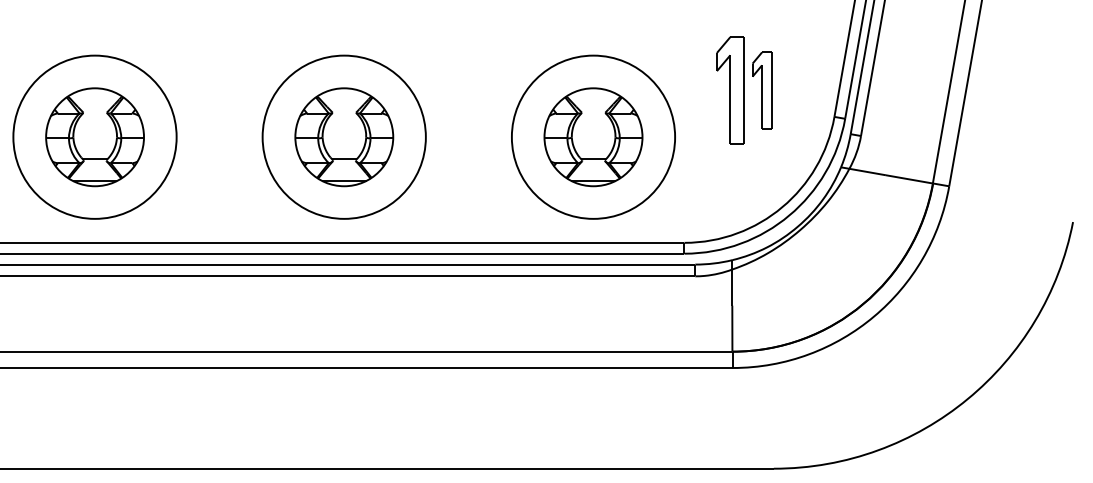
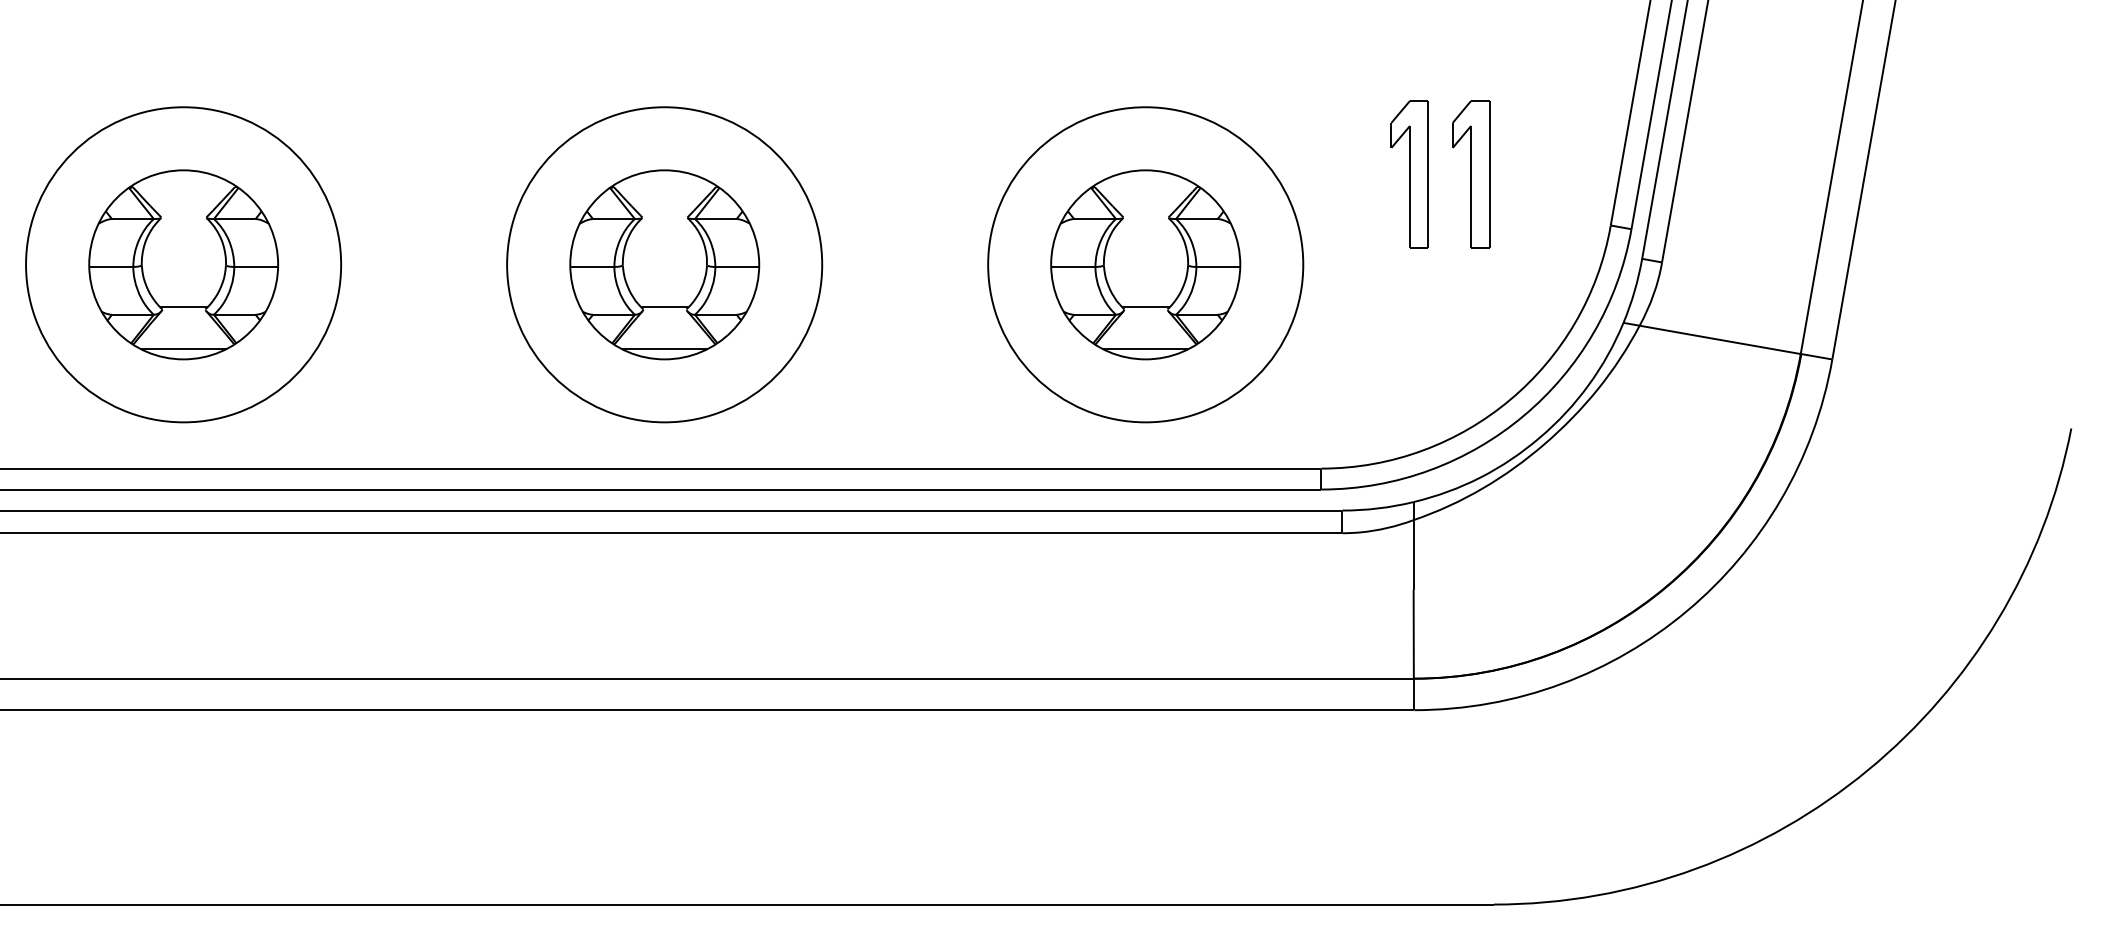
part: (730, 90) -> (1410, 174), size x0.71

